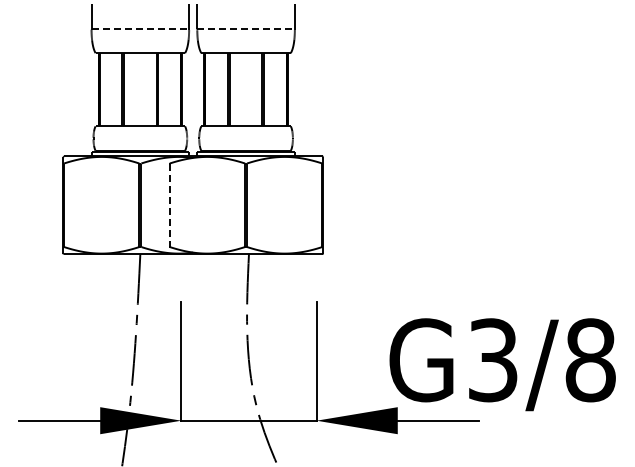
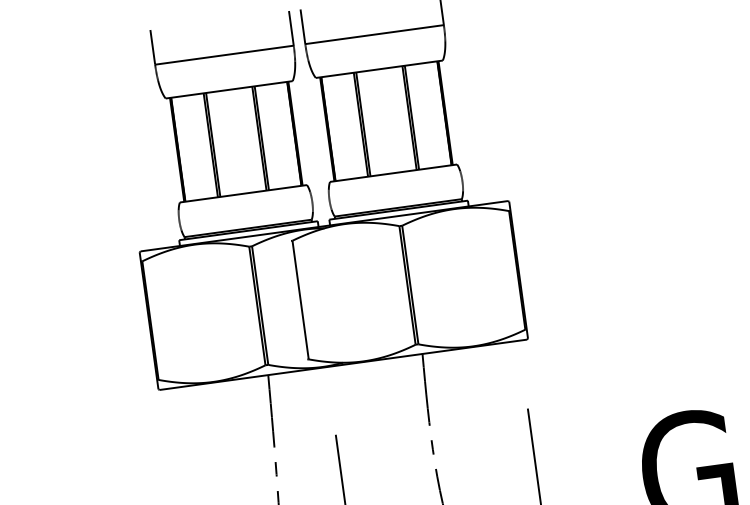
line: (140, 28) -> (224, 54), dashed -> solid
line: (246, 28) -> (375, 34), dashed -> solid
line: (169, 205) -> (300, 300), dashed -> solid

